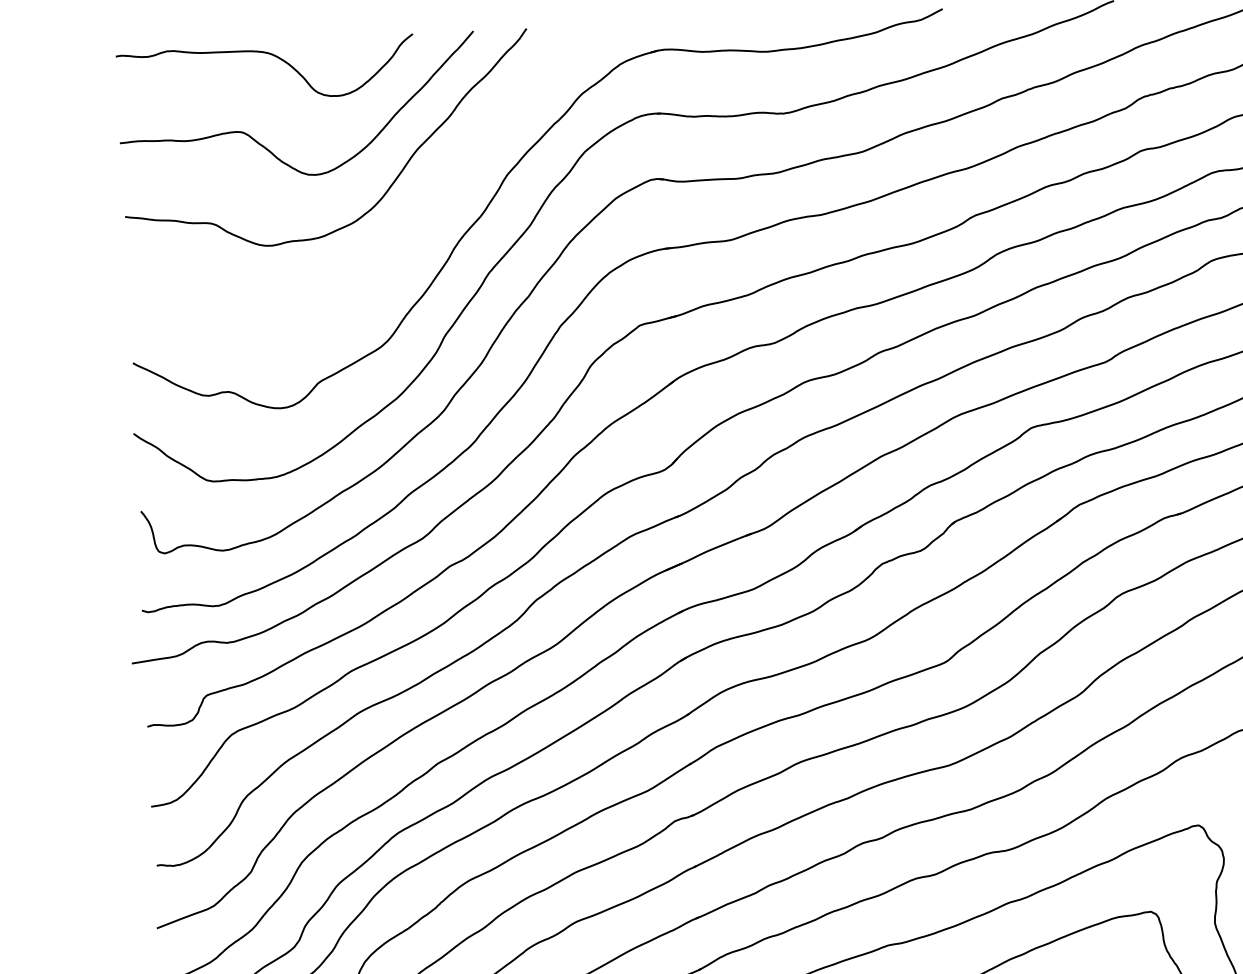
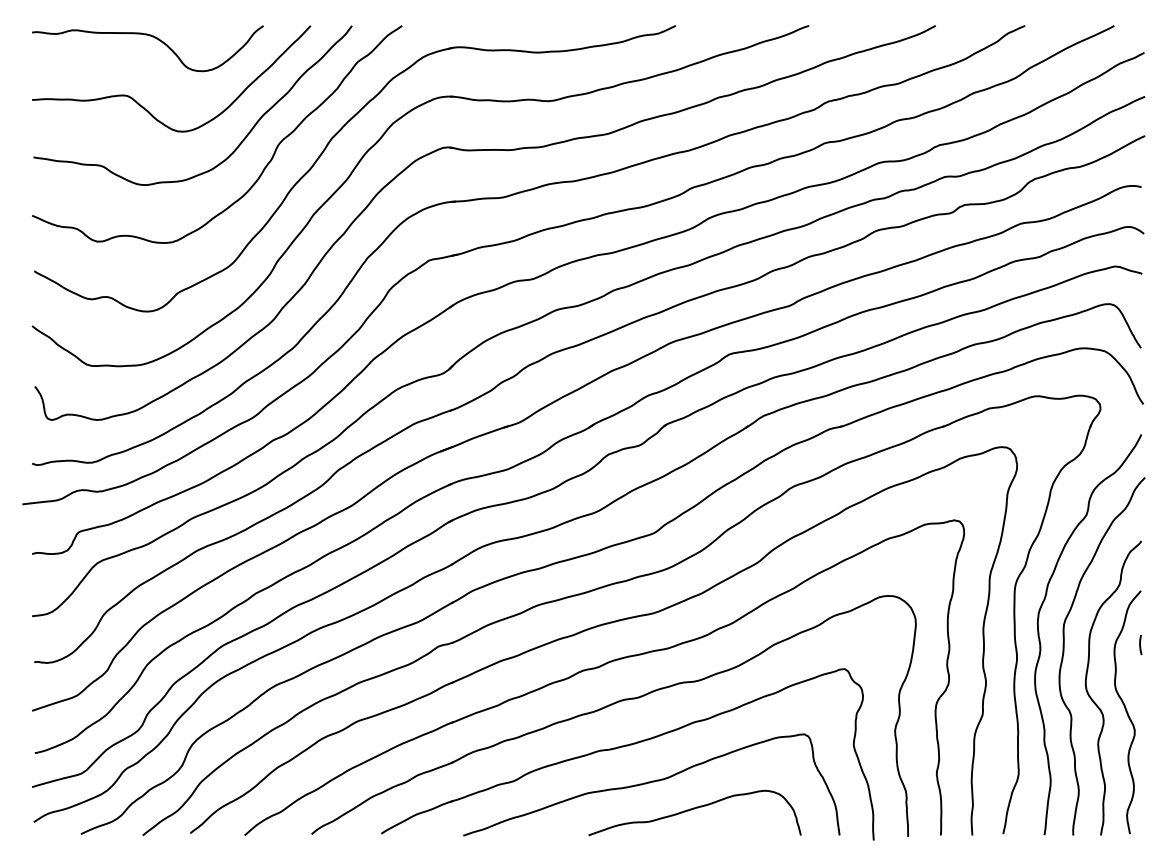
curve: (423, 213) -> (265, 165), added

